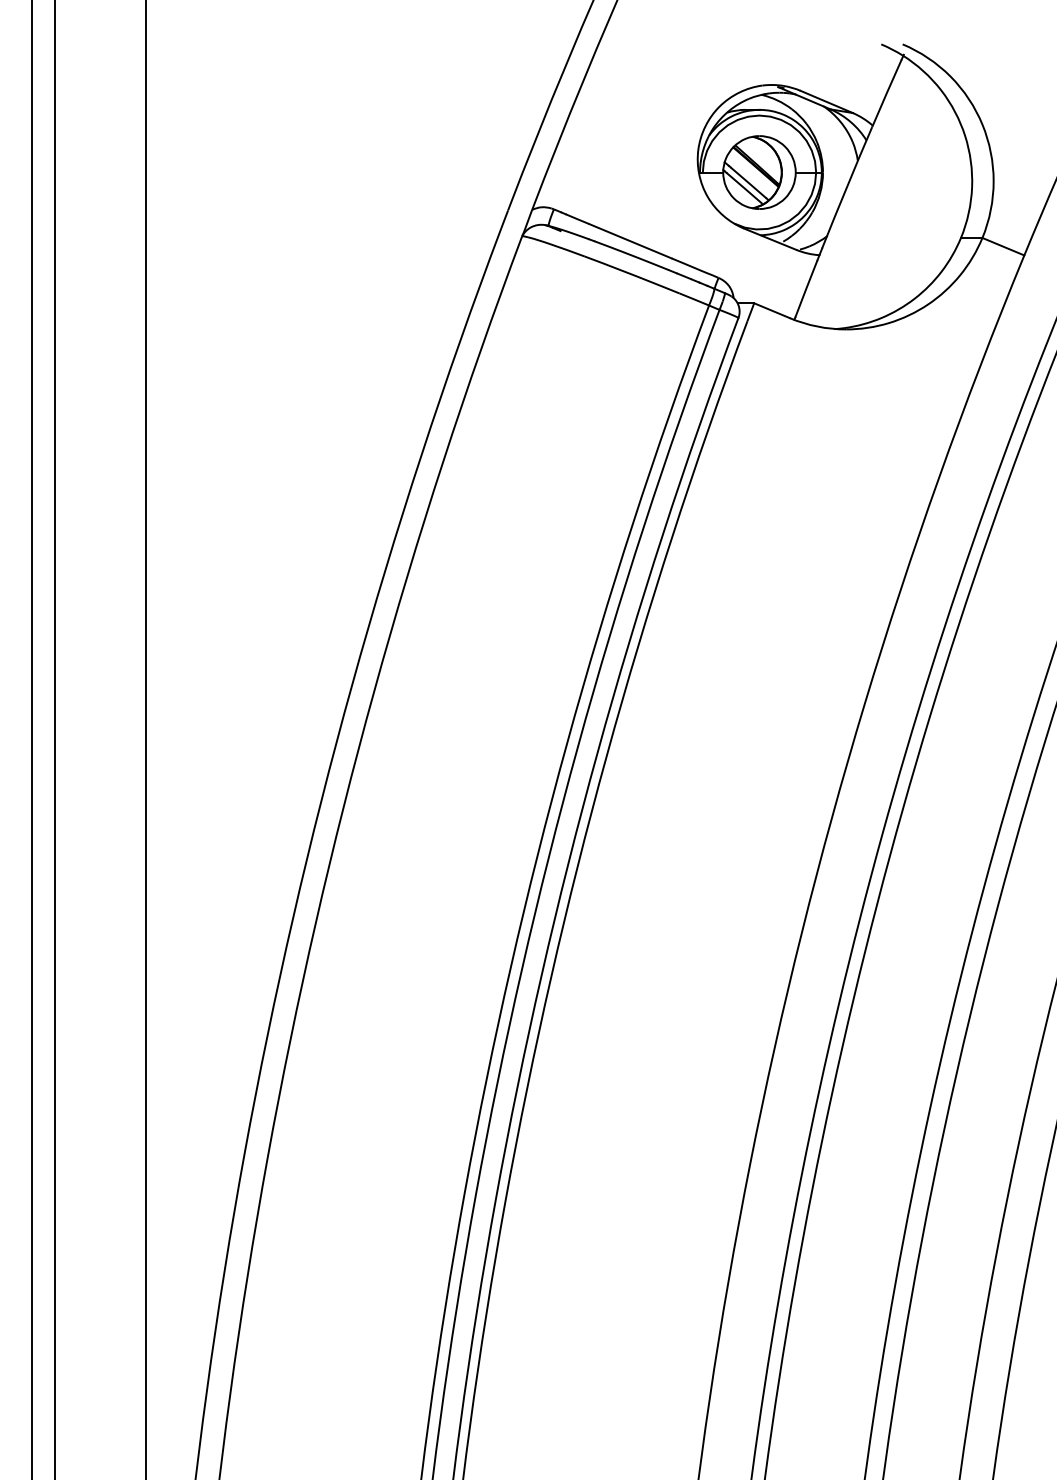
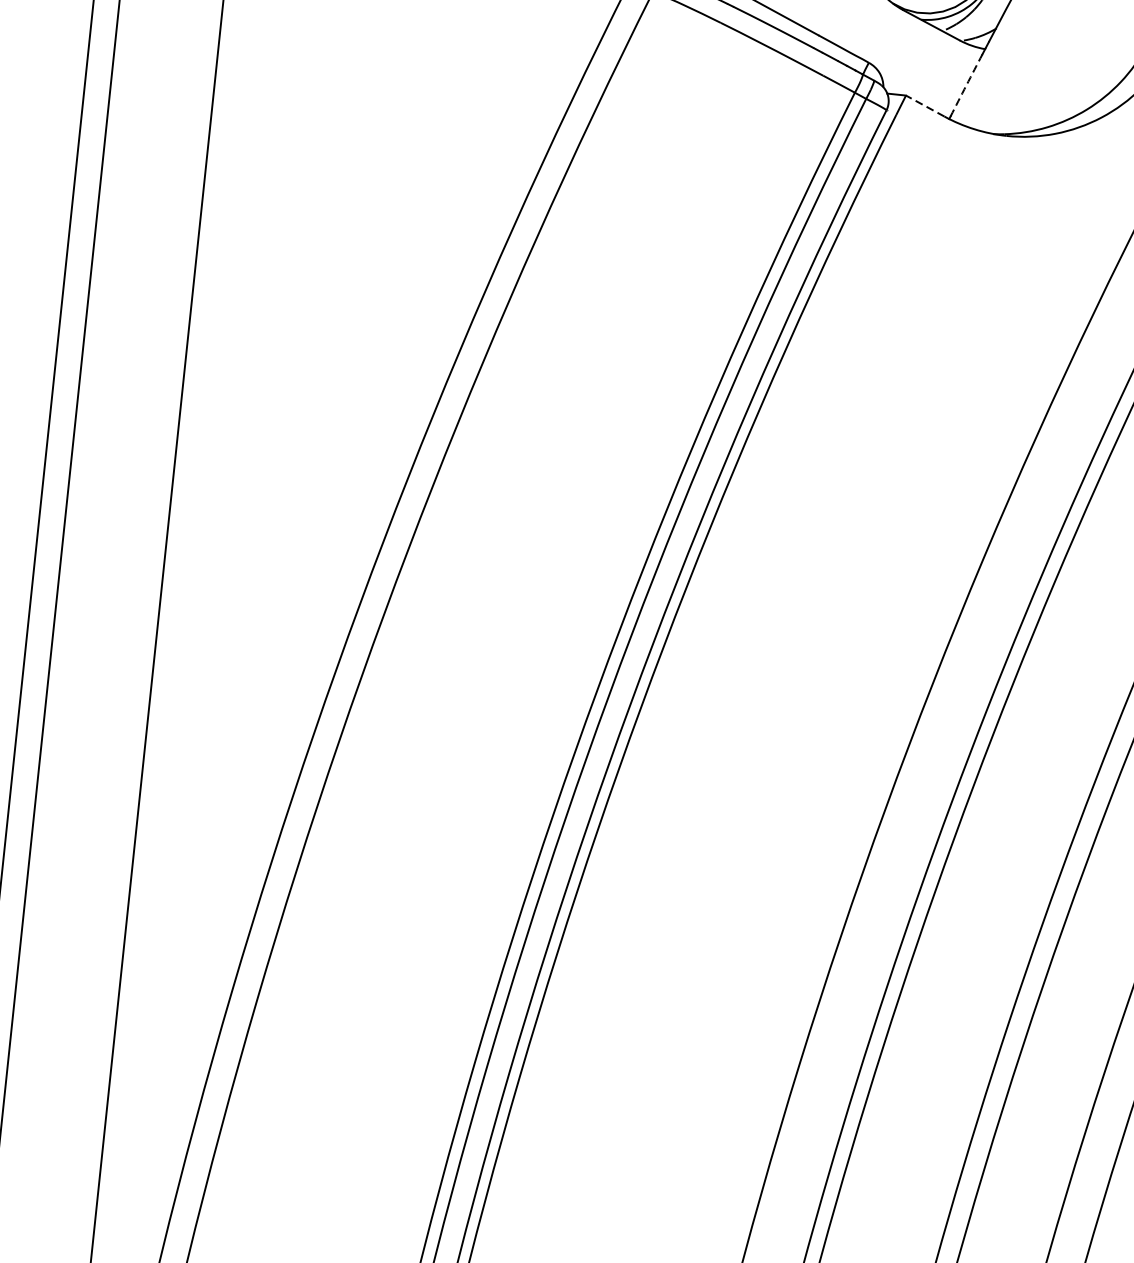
arc: (806, 288) -> (966, 85), solid -> dashed
line: (771, 310) -> (924, 105), solid -> dashed

